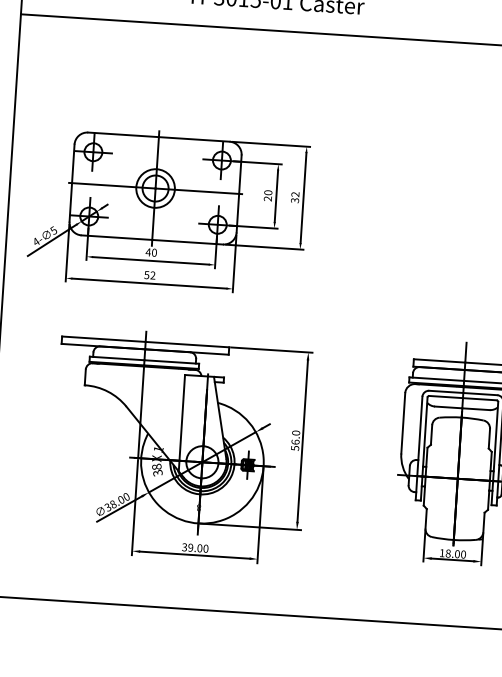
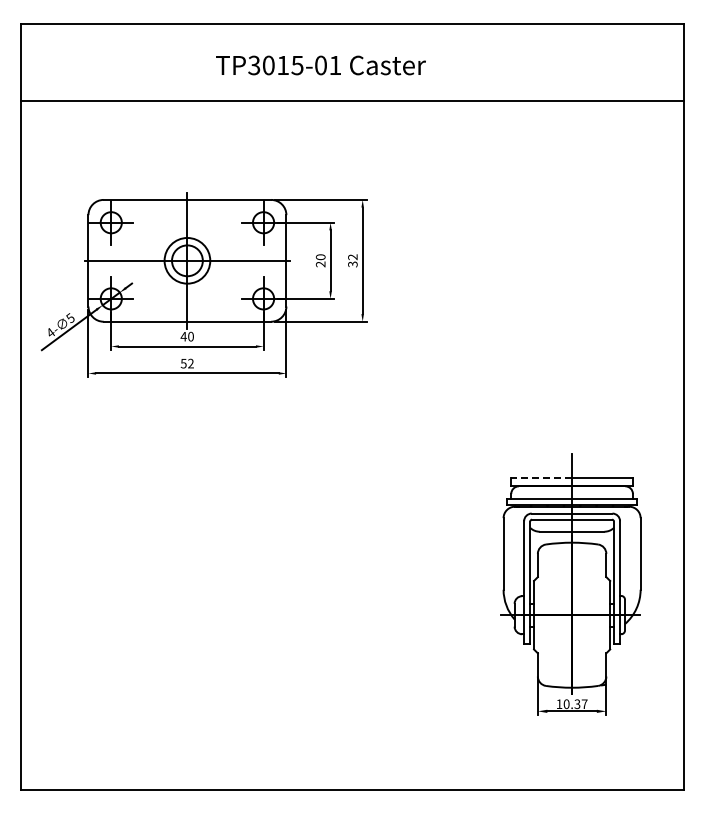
part: (168, 209) -> (204, 284), moved
line: (439, 360) -> (541, 477), solid -> dashed
part: (180, 445) -> (242, 597), removed
text: (455, 554) -> (575, 704), 18.00 -> 10.37

